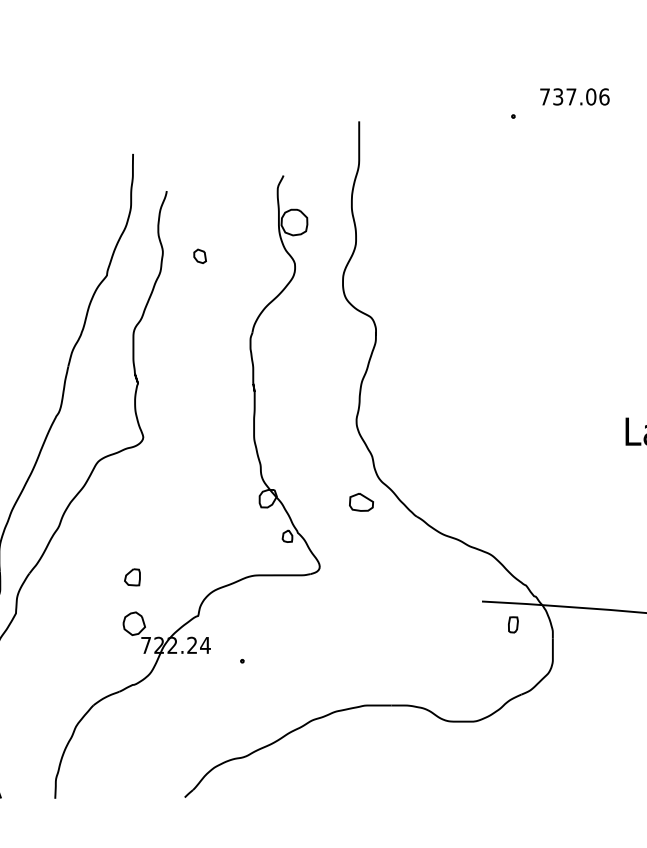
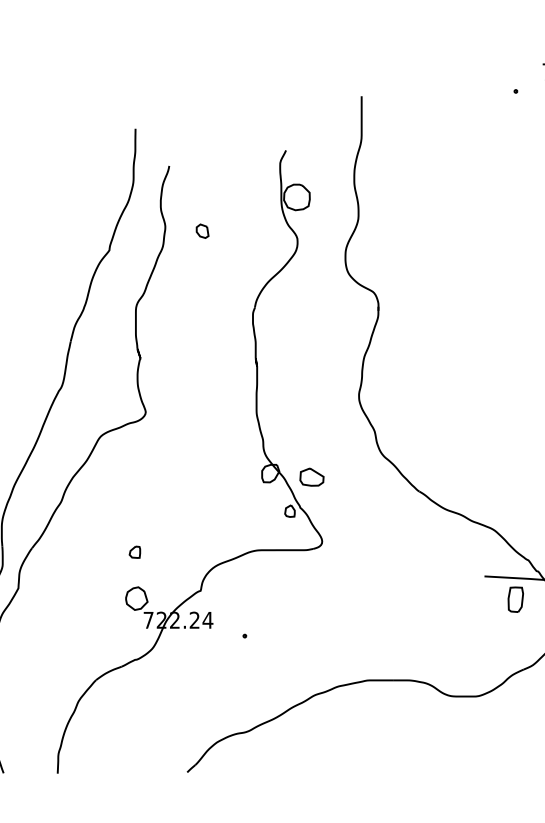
part: (361, 502) -> (311, 477), moved
part: (132, 577) -> (134, 552), size x0.7
part: (513, 624) -> (515, 599), size x1.6

